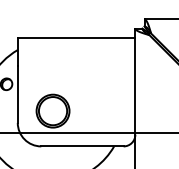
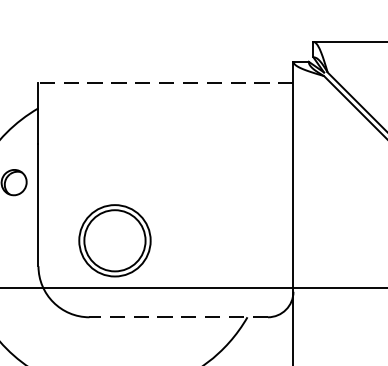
line: (76, 38) -> (165, 83), solid -> dashed
line: (81, 146) -> (176, 317), solid -> dashed

